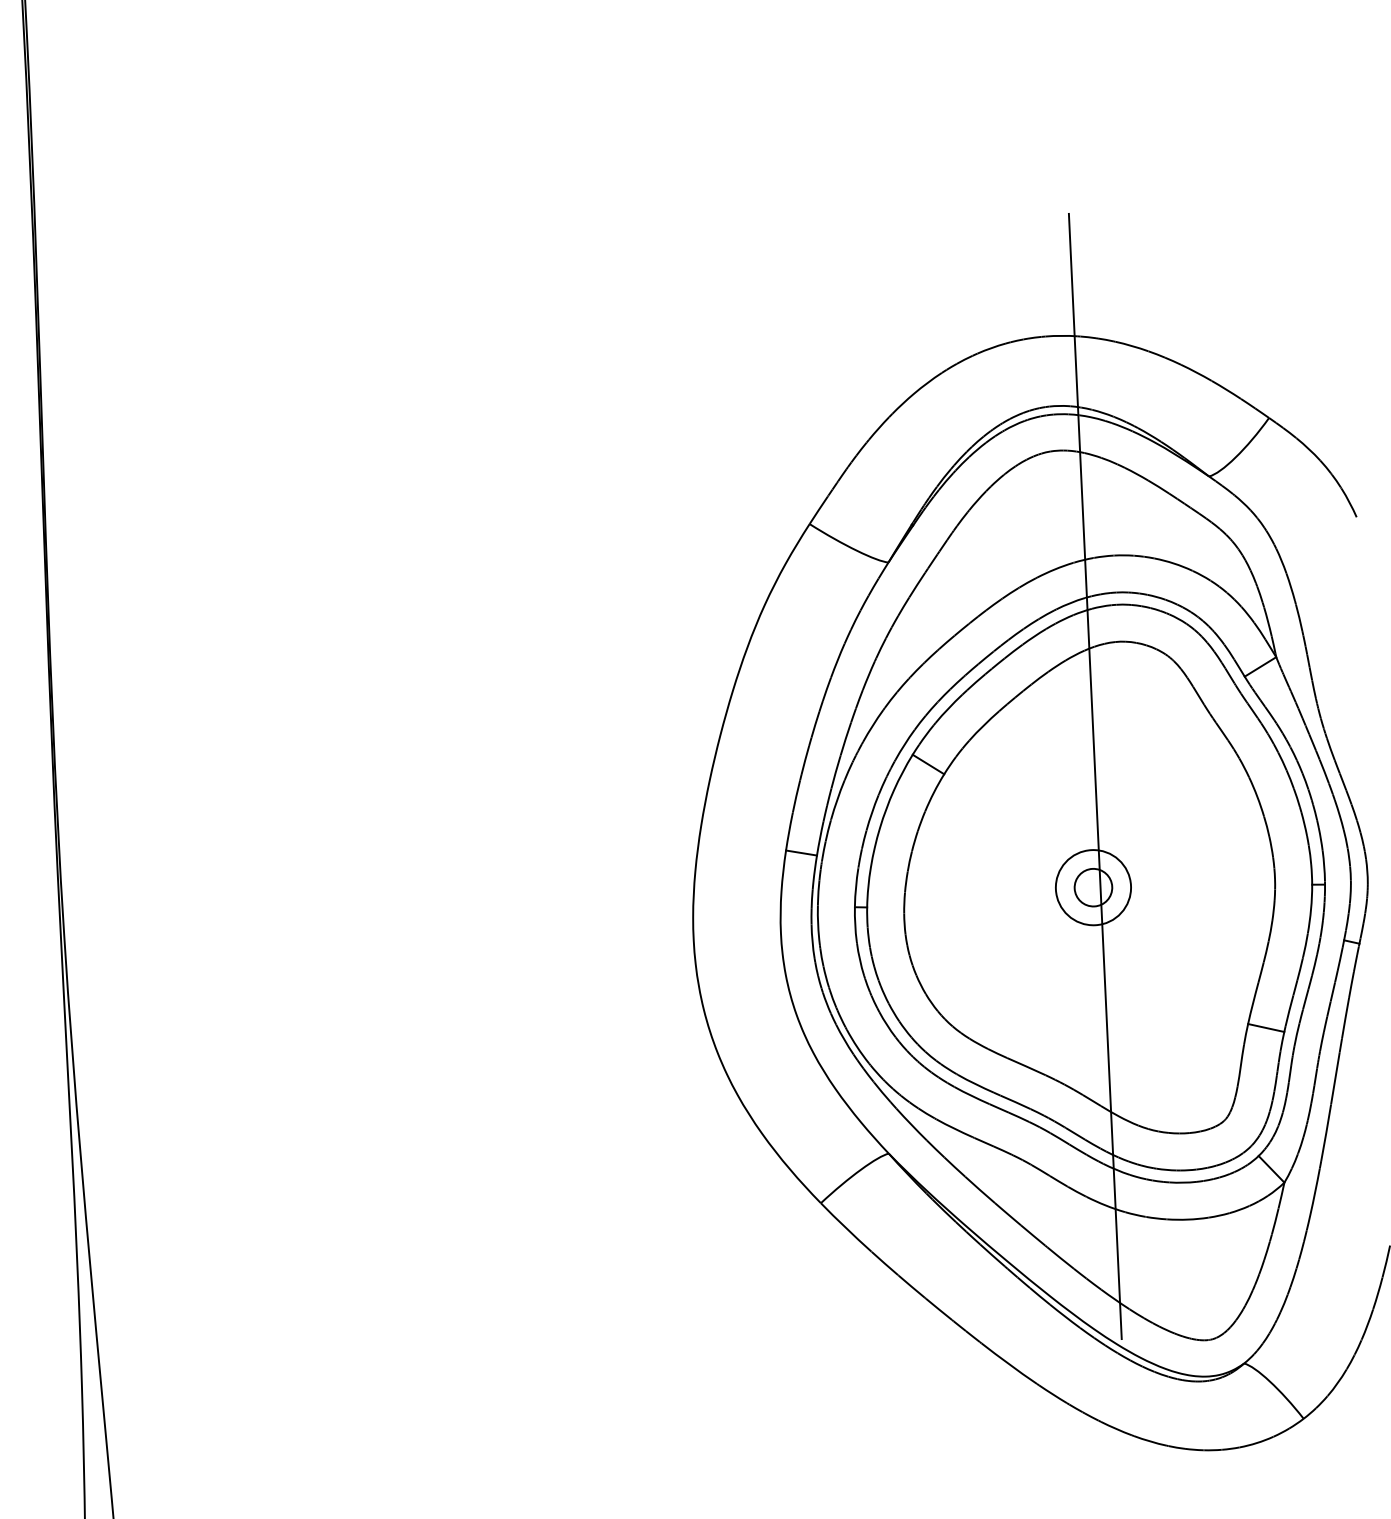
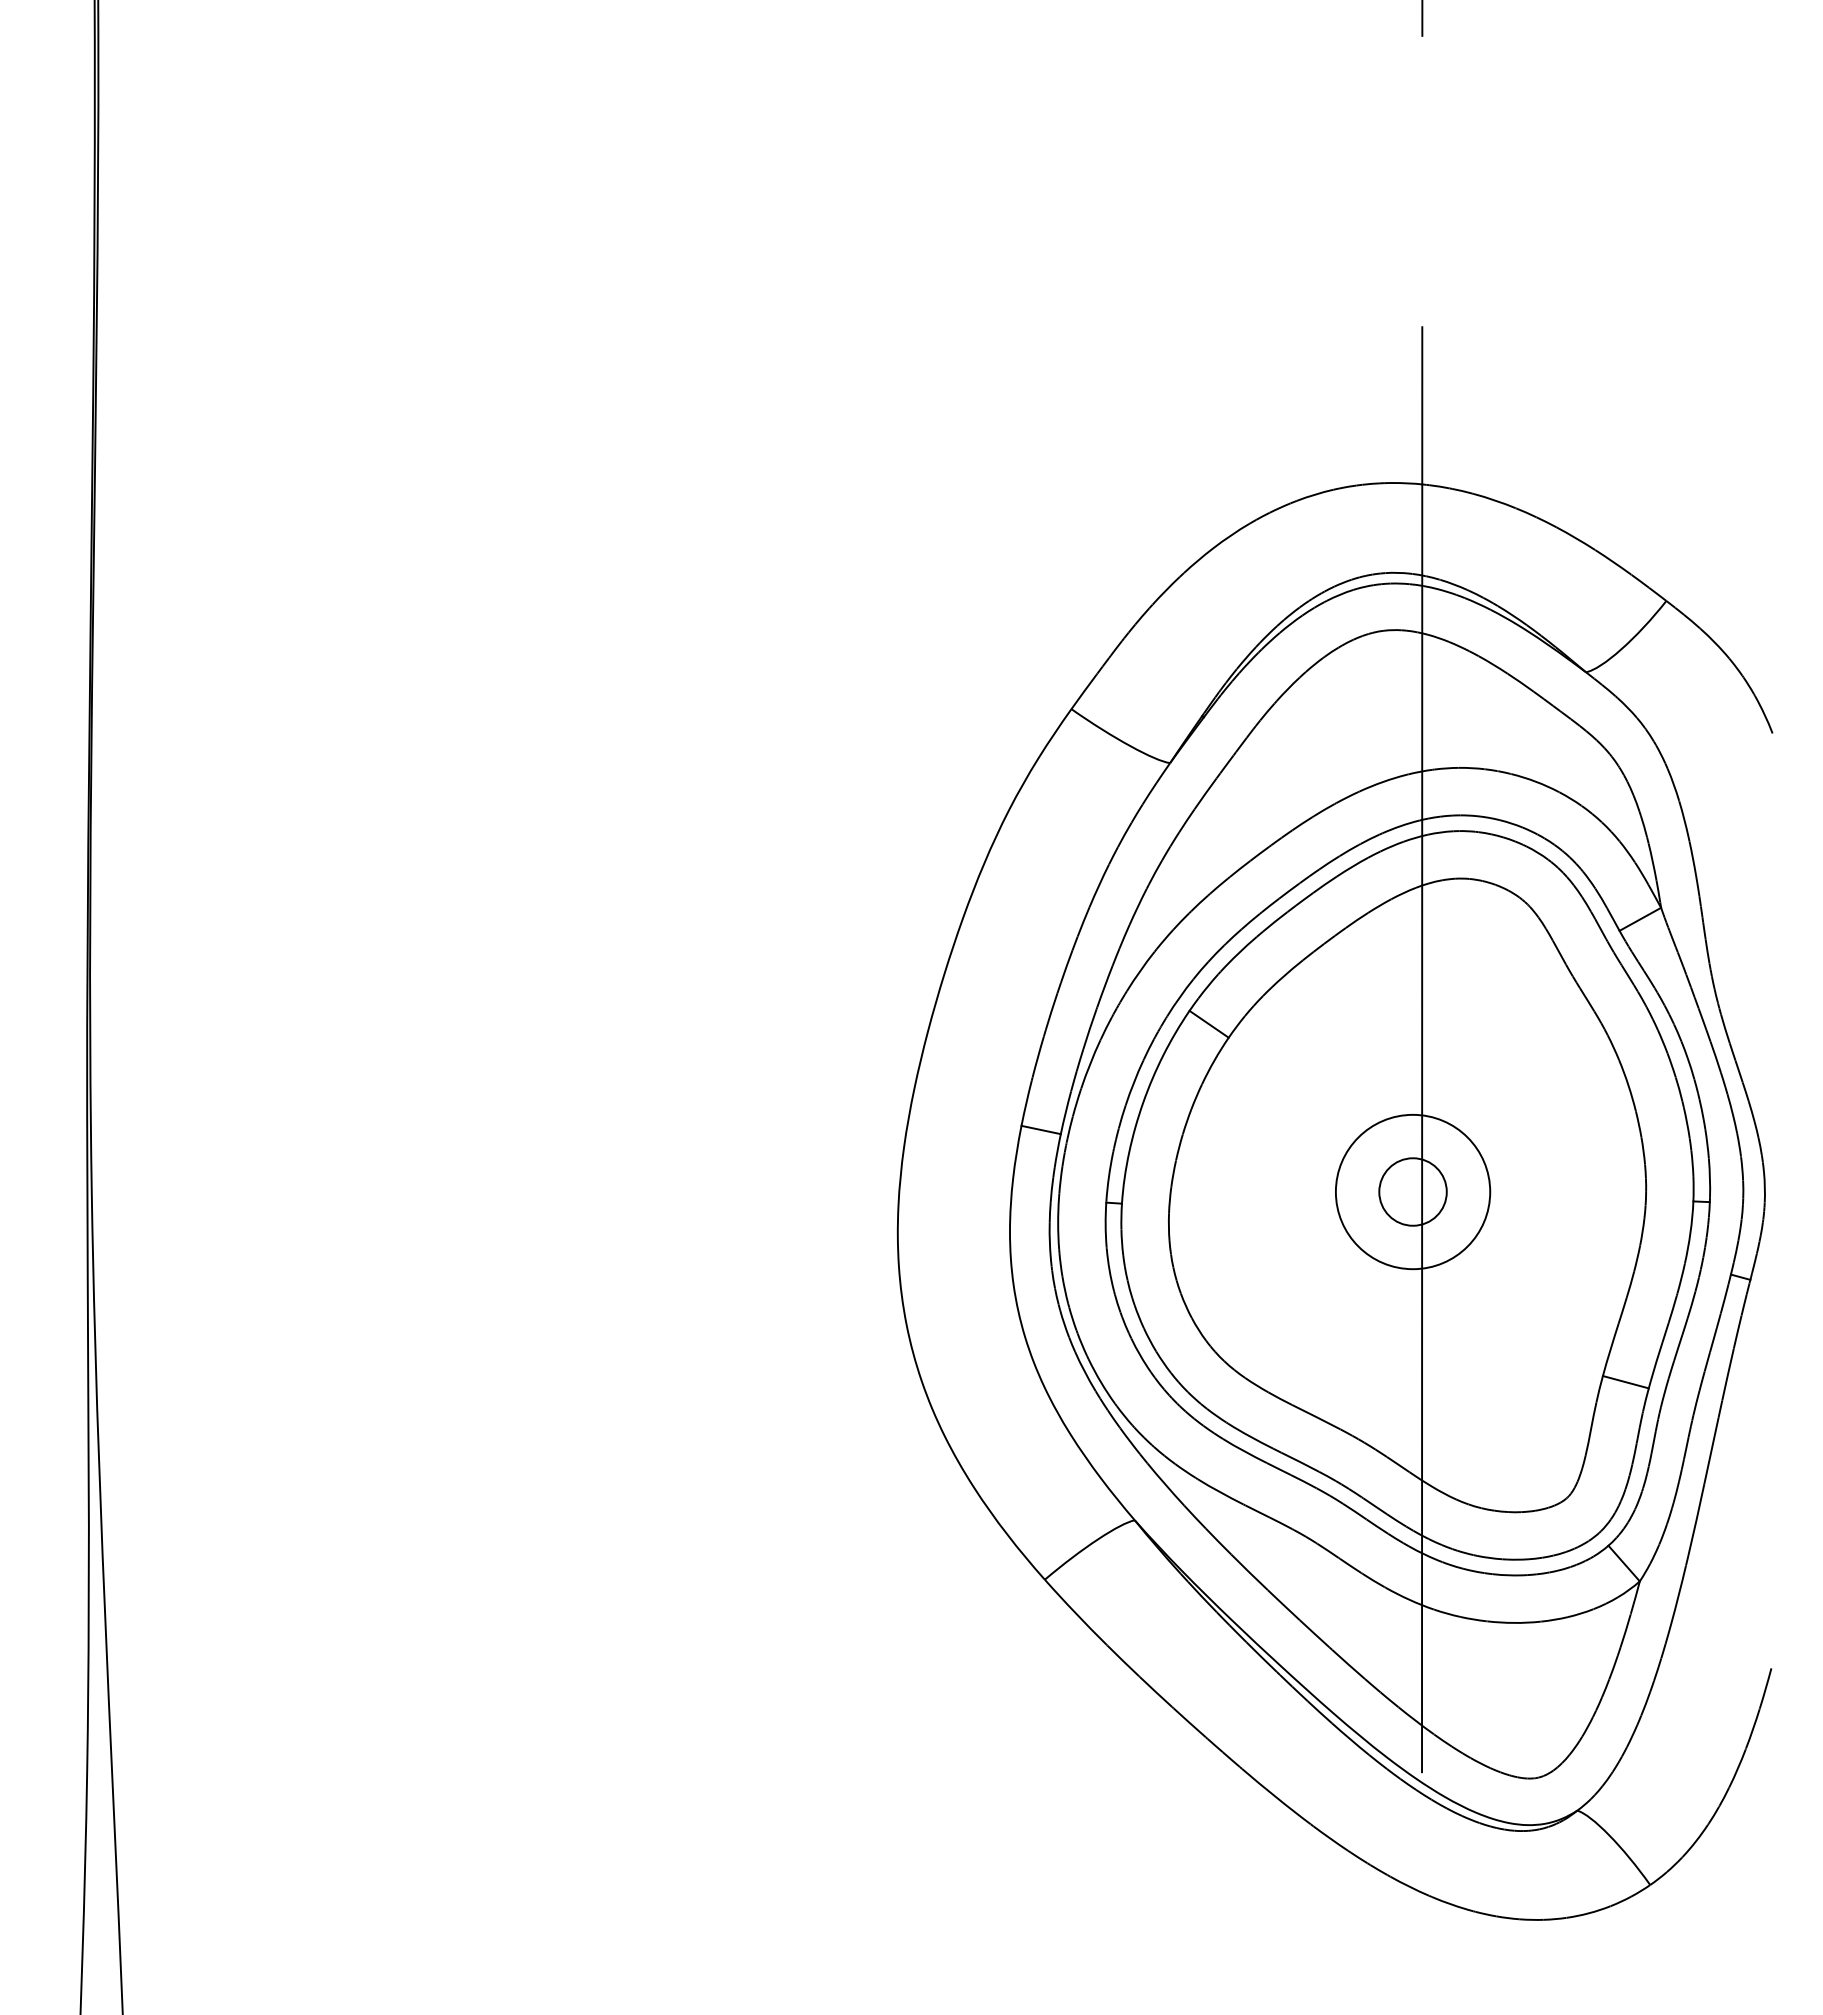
circle: (1093, 887) -> (1412, 1191), size x1.4
circle: (1093, 887) -> (1412, 1191), size x1.6

